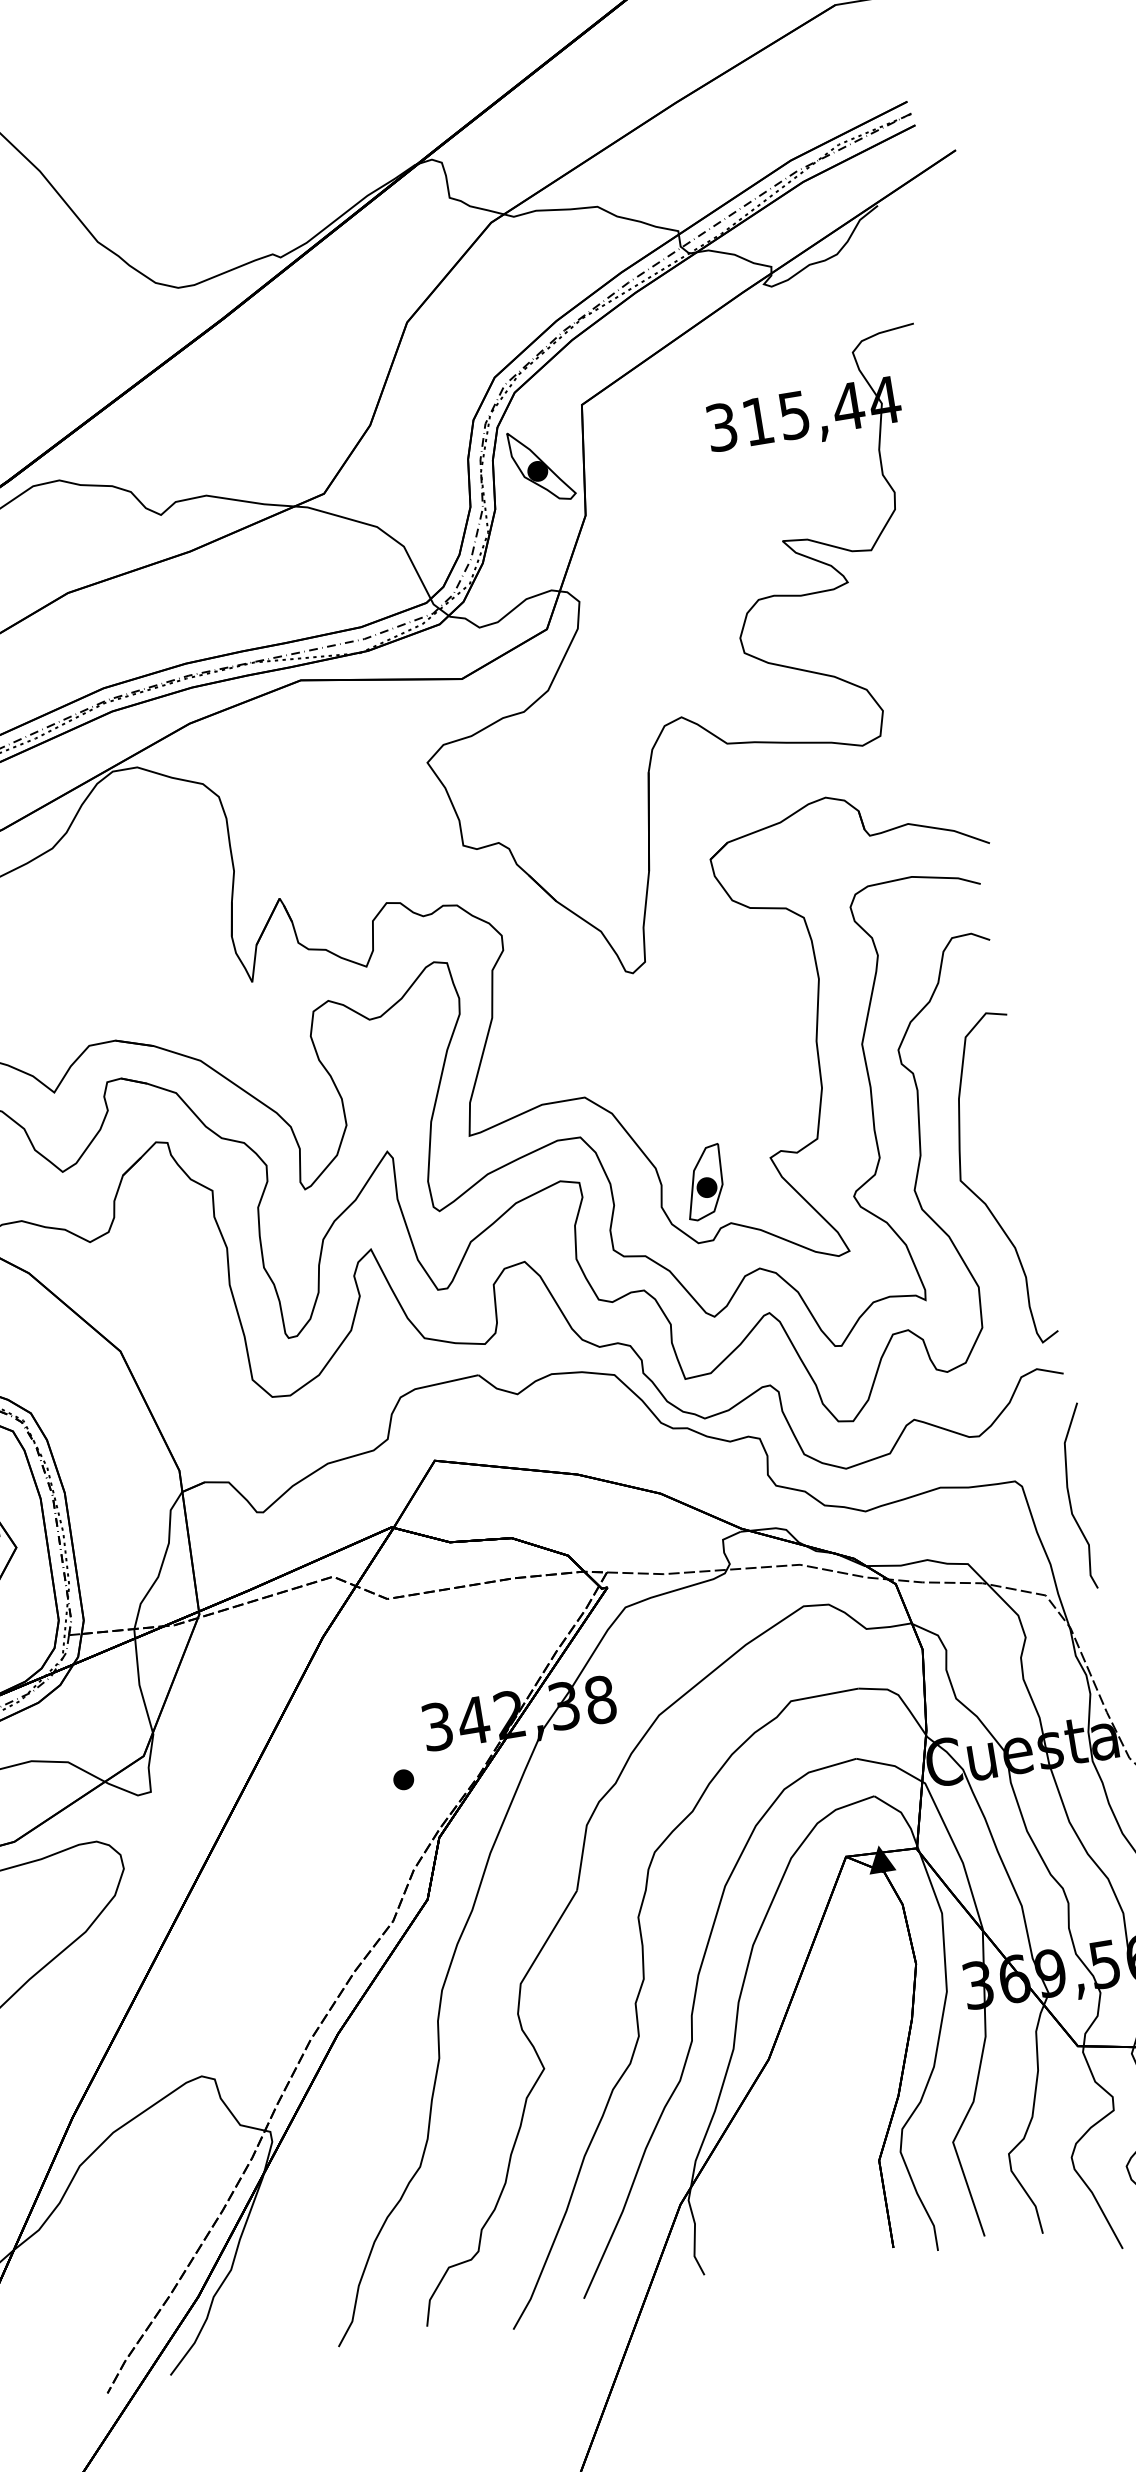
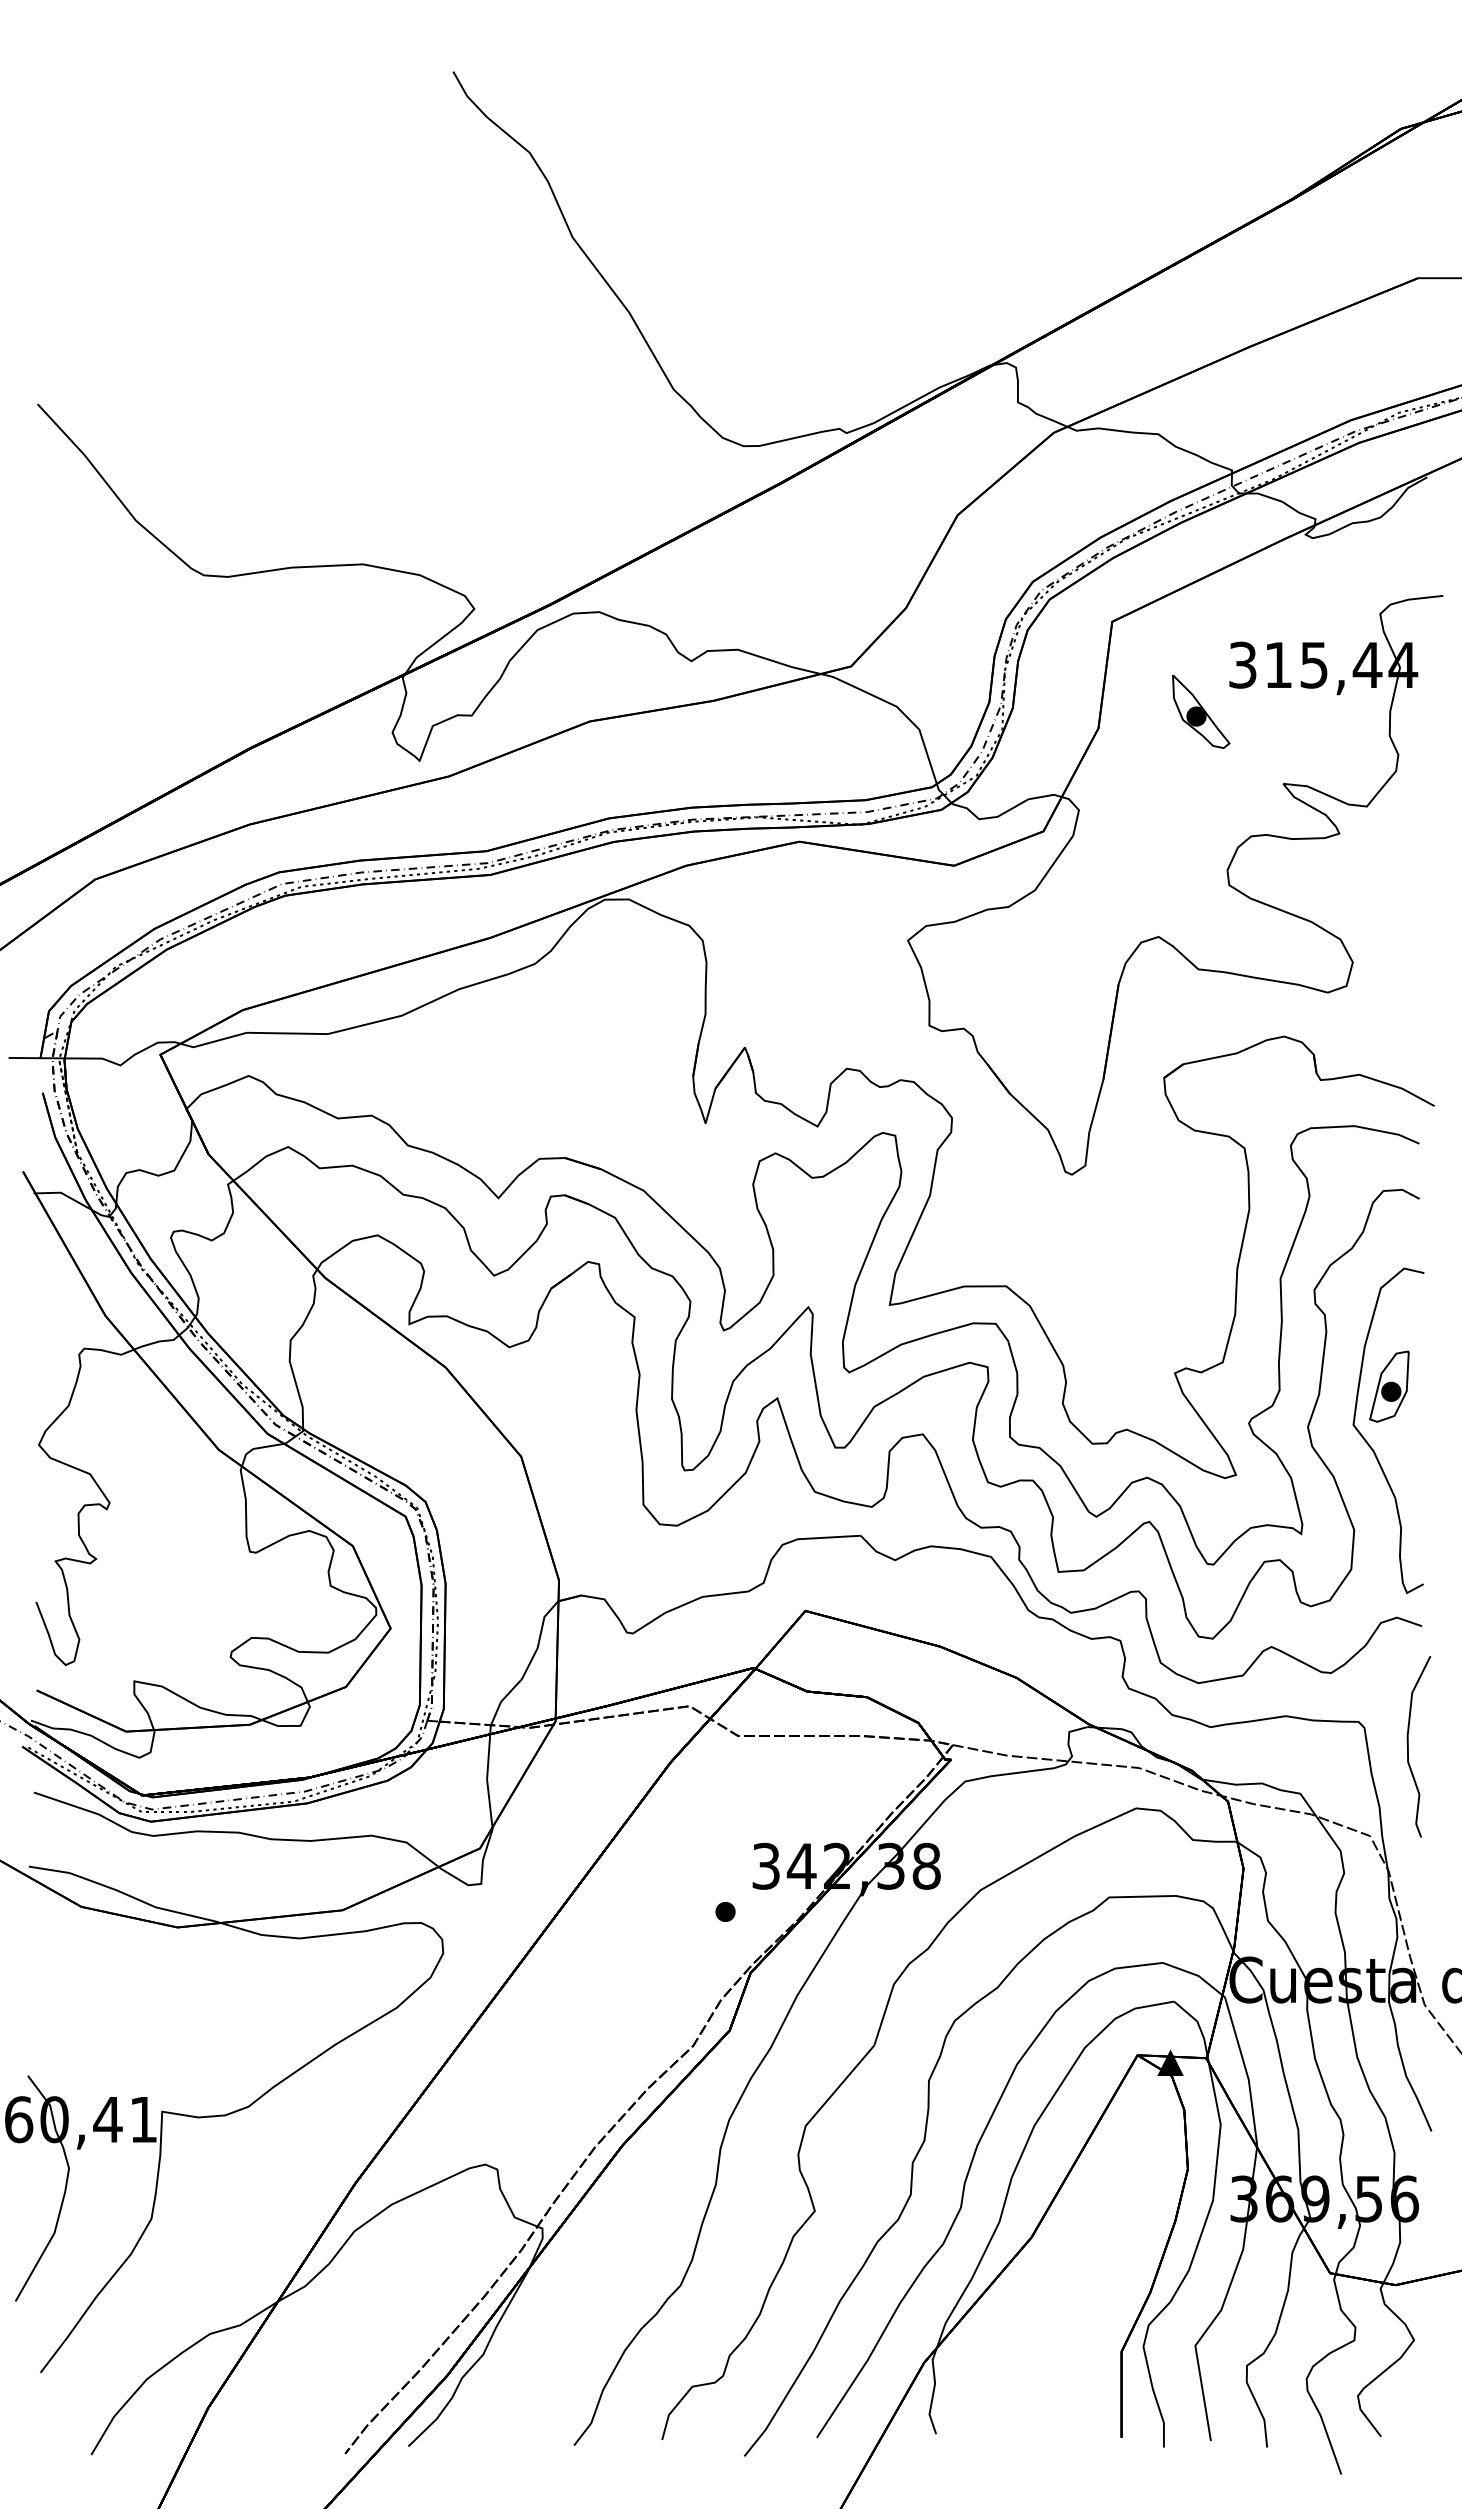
part: (542, 465) -> (1201, 711), moved
part: (704, 1182) -> (1389, 1386), moved

